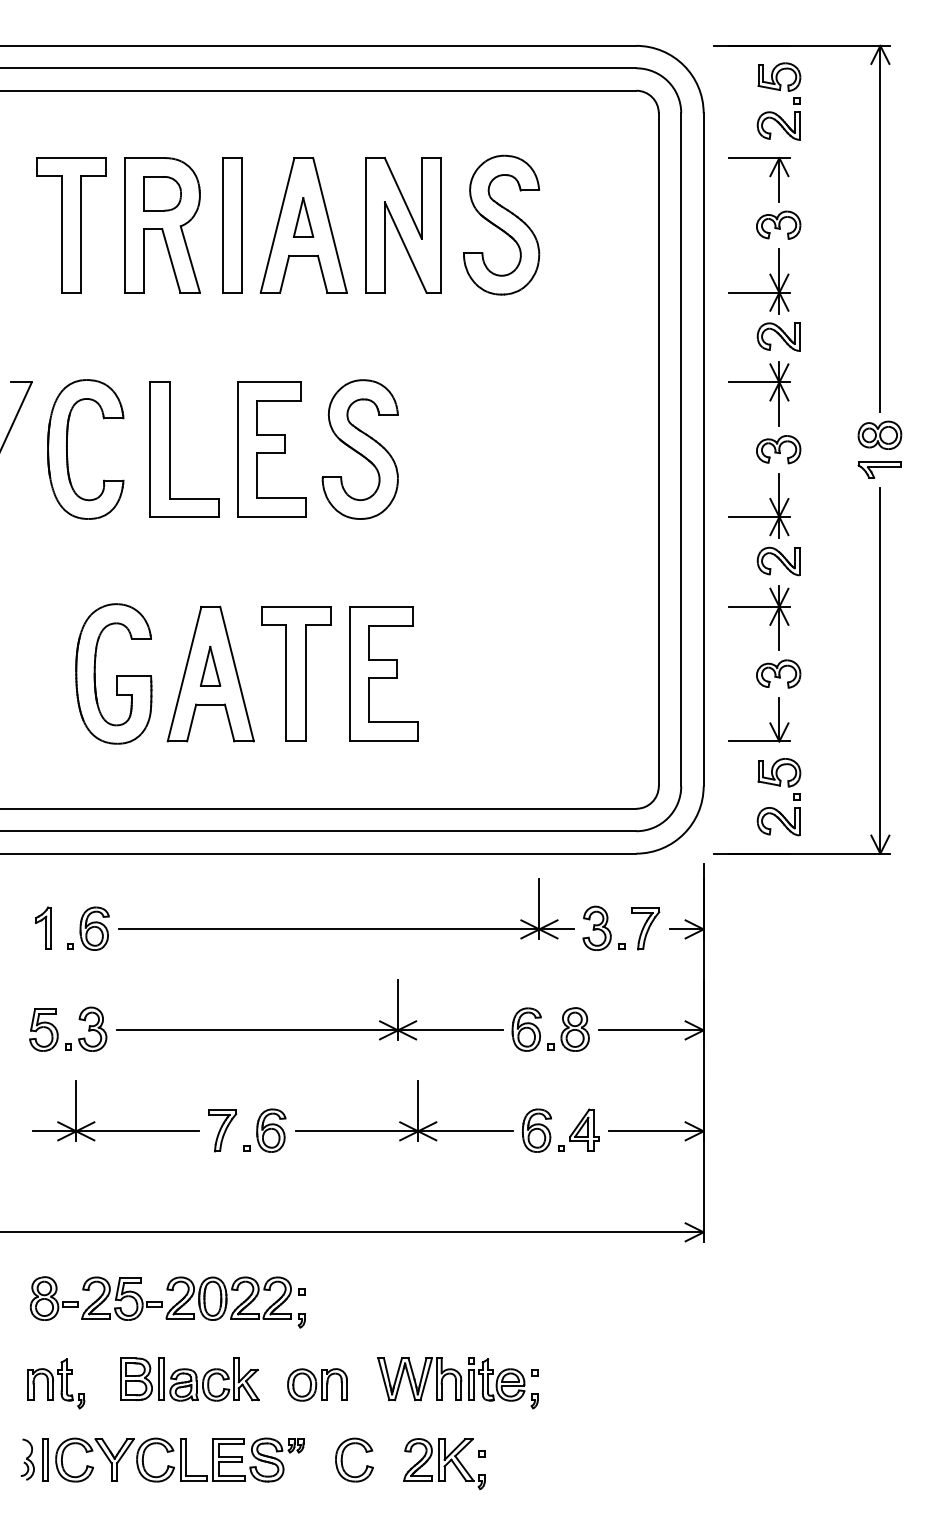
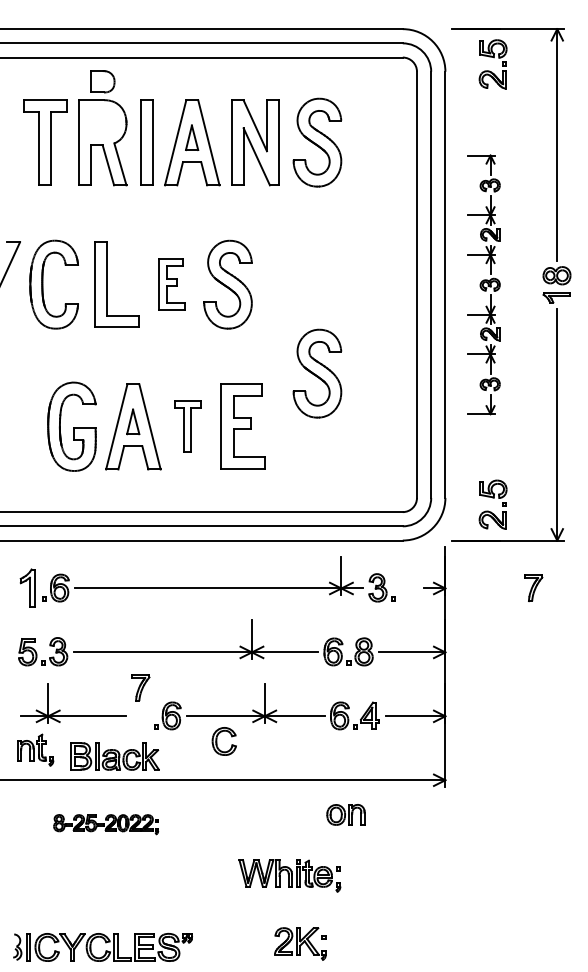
part: (162, 193) -> (102, 81), moved
part: (270, 449) -> (171, 284), size x0.6
part: (763, 449) -> (483, 284), size x0.7
part: (501, 589) -> (317, 373), added
part: (296, 673) -> (187, 426), size x0.6
part: (43, 927) -> (27, 587), size x1.4
part: (645, 929) -> (533, 588), moved
part: (222, 1130) -> (140, 687), moved
part: (166, 1302) -> (105, 824), size x0.6
part: (188, 1379) -> (114, 756), moved
part: (56, 1382) -> (35, 749), moved
part: (316, 1384) -> (345, 814), moved
part: (162, 1458) -> (102, 946), moved
part: (353, 1460) -> (223, 741), moved
part: (444, 1463) -> (300, 943), moved

